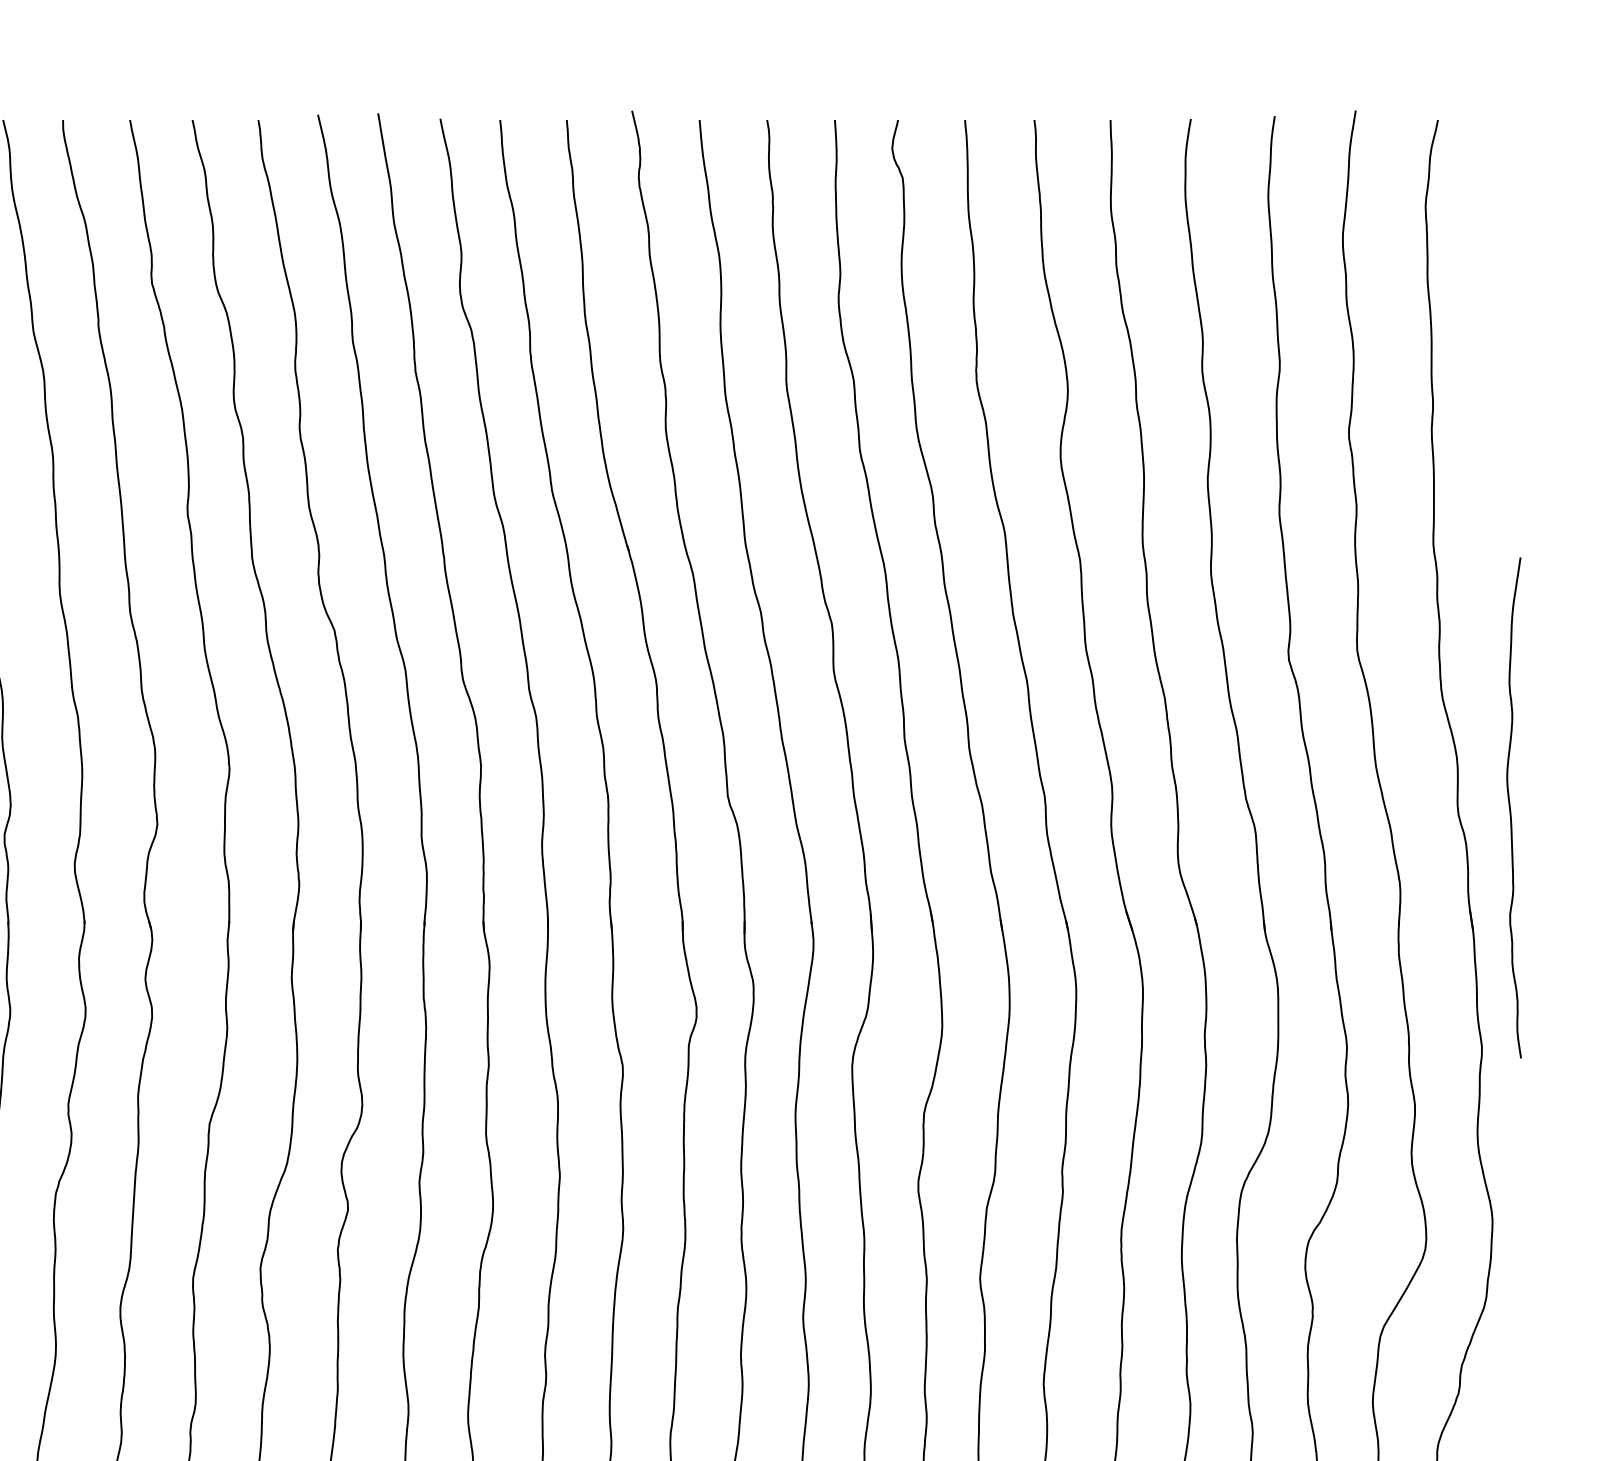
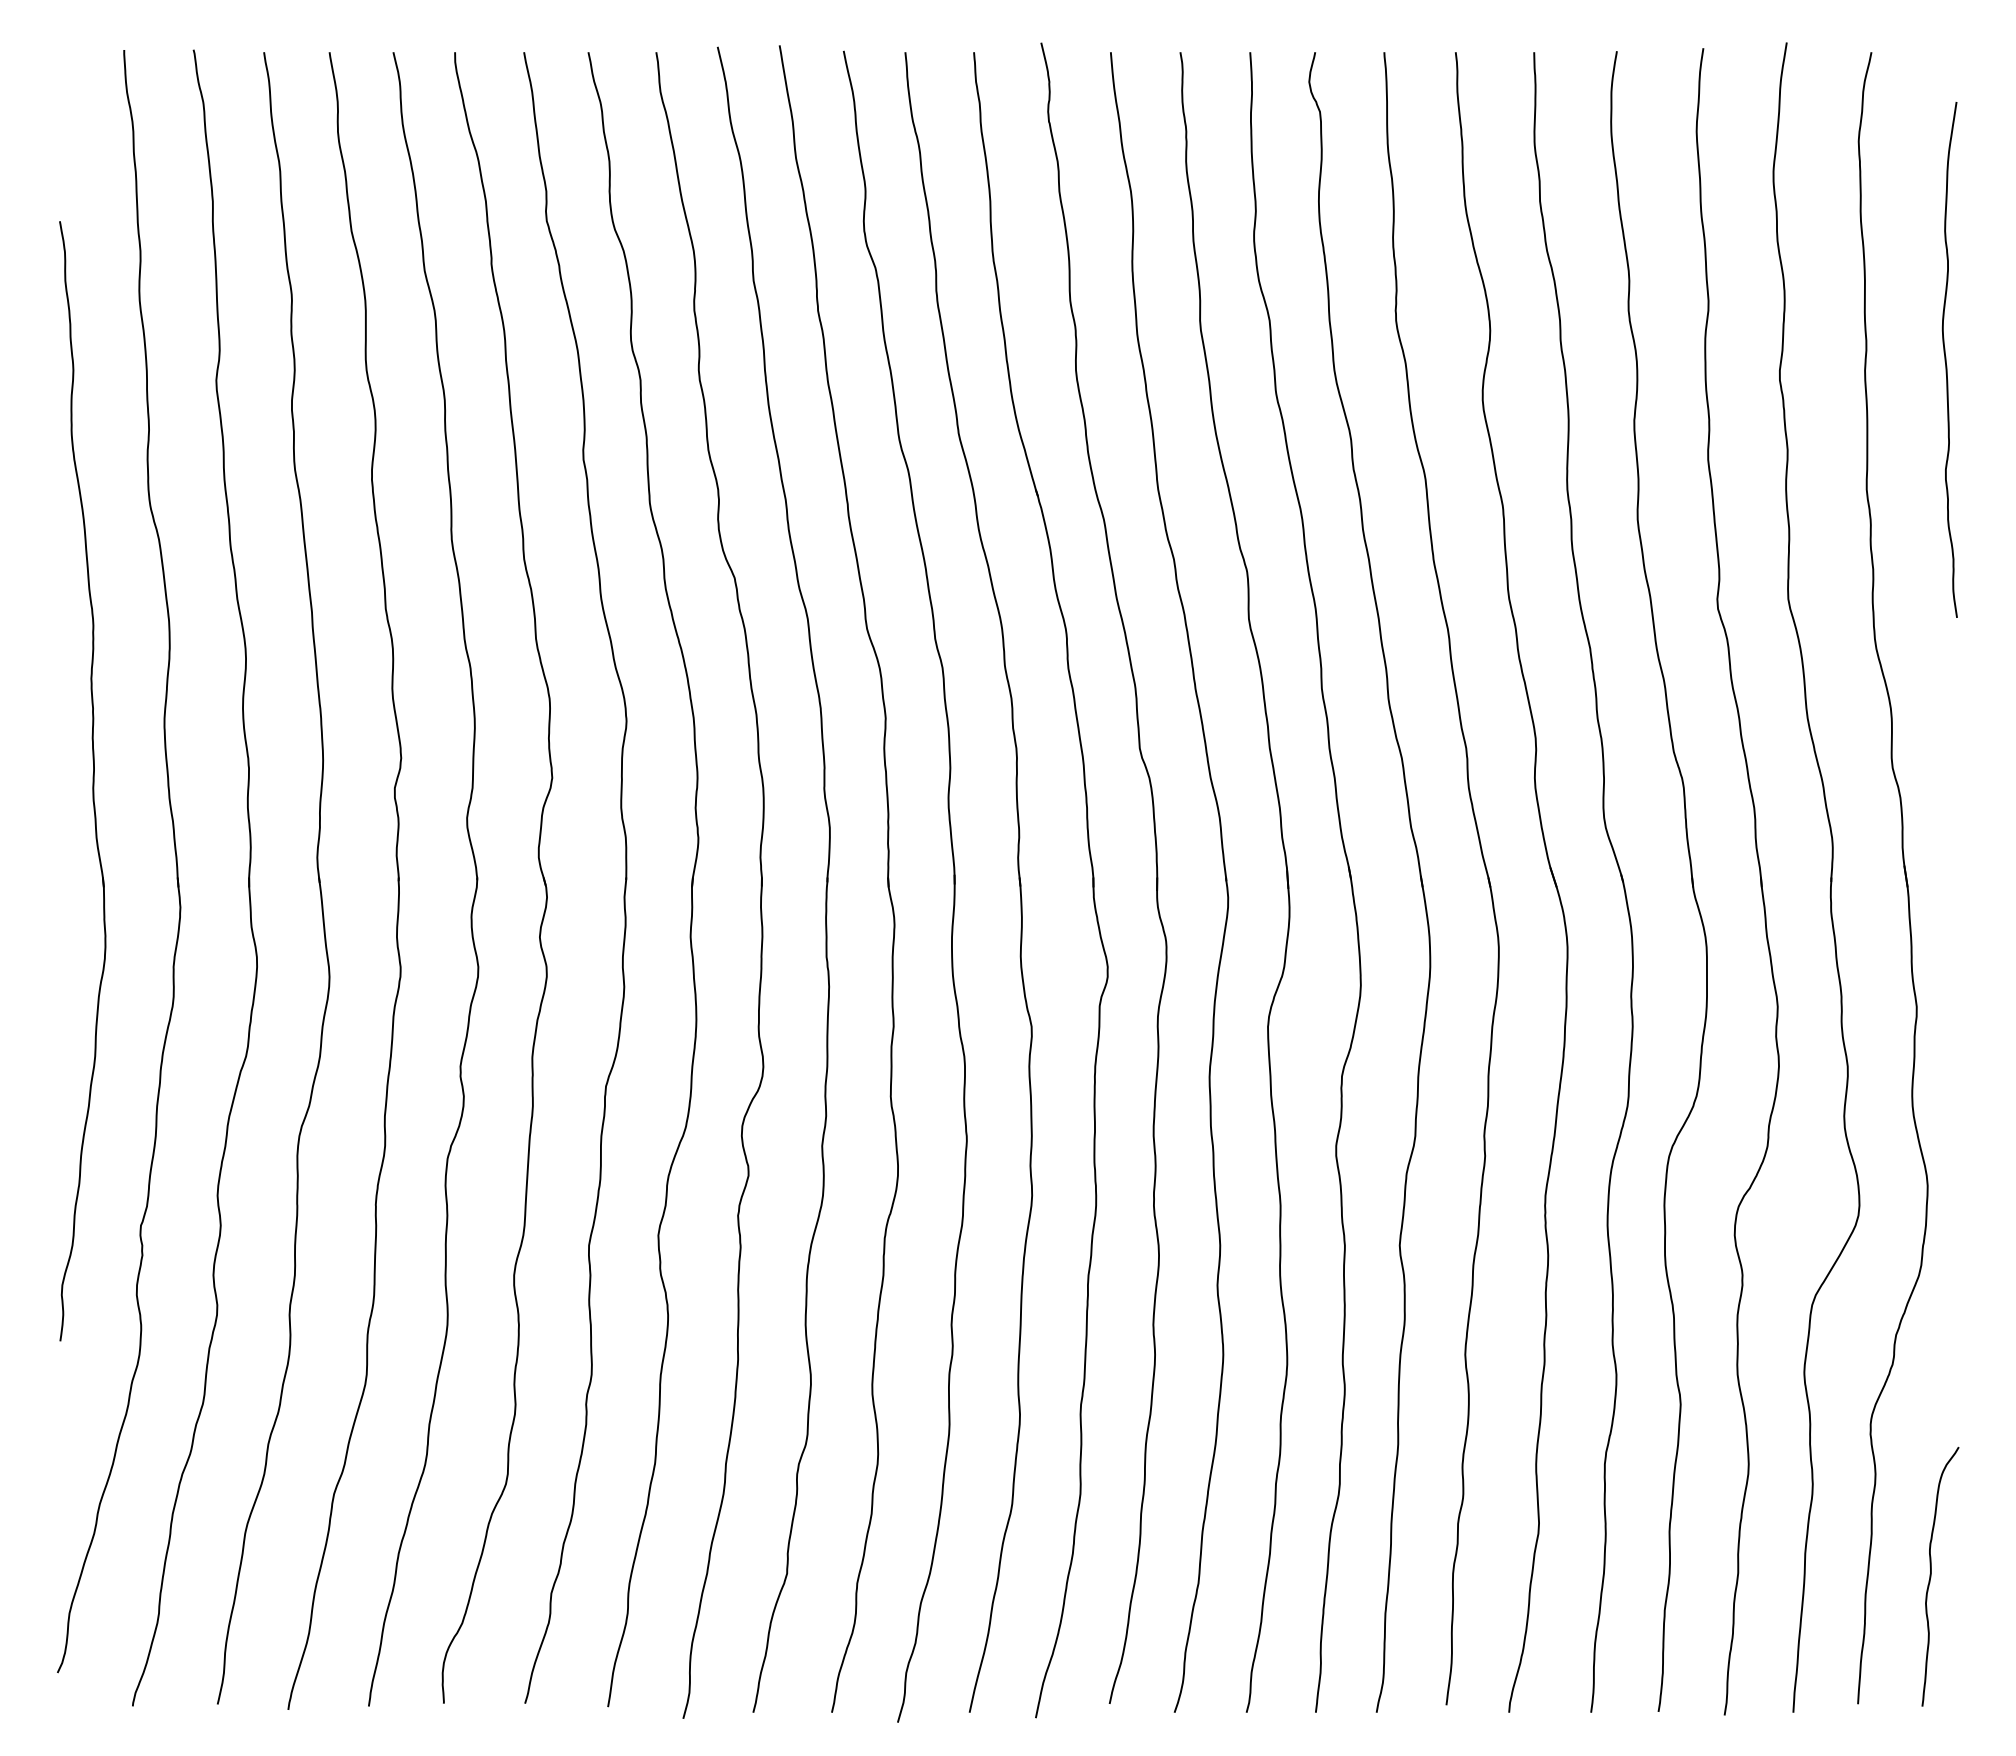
curve: (1510, 807) -> (1946, 359), moved

